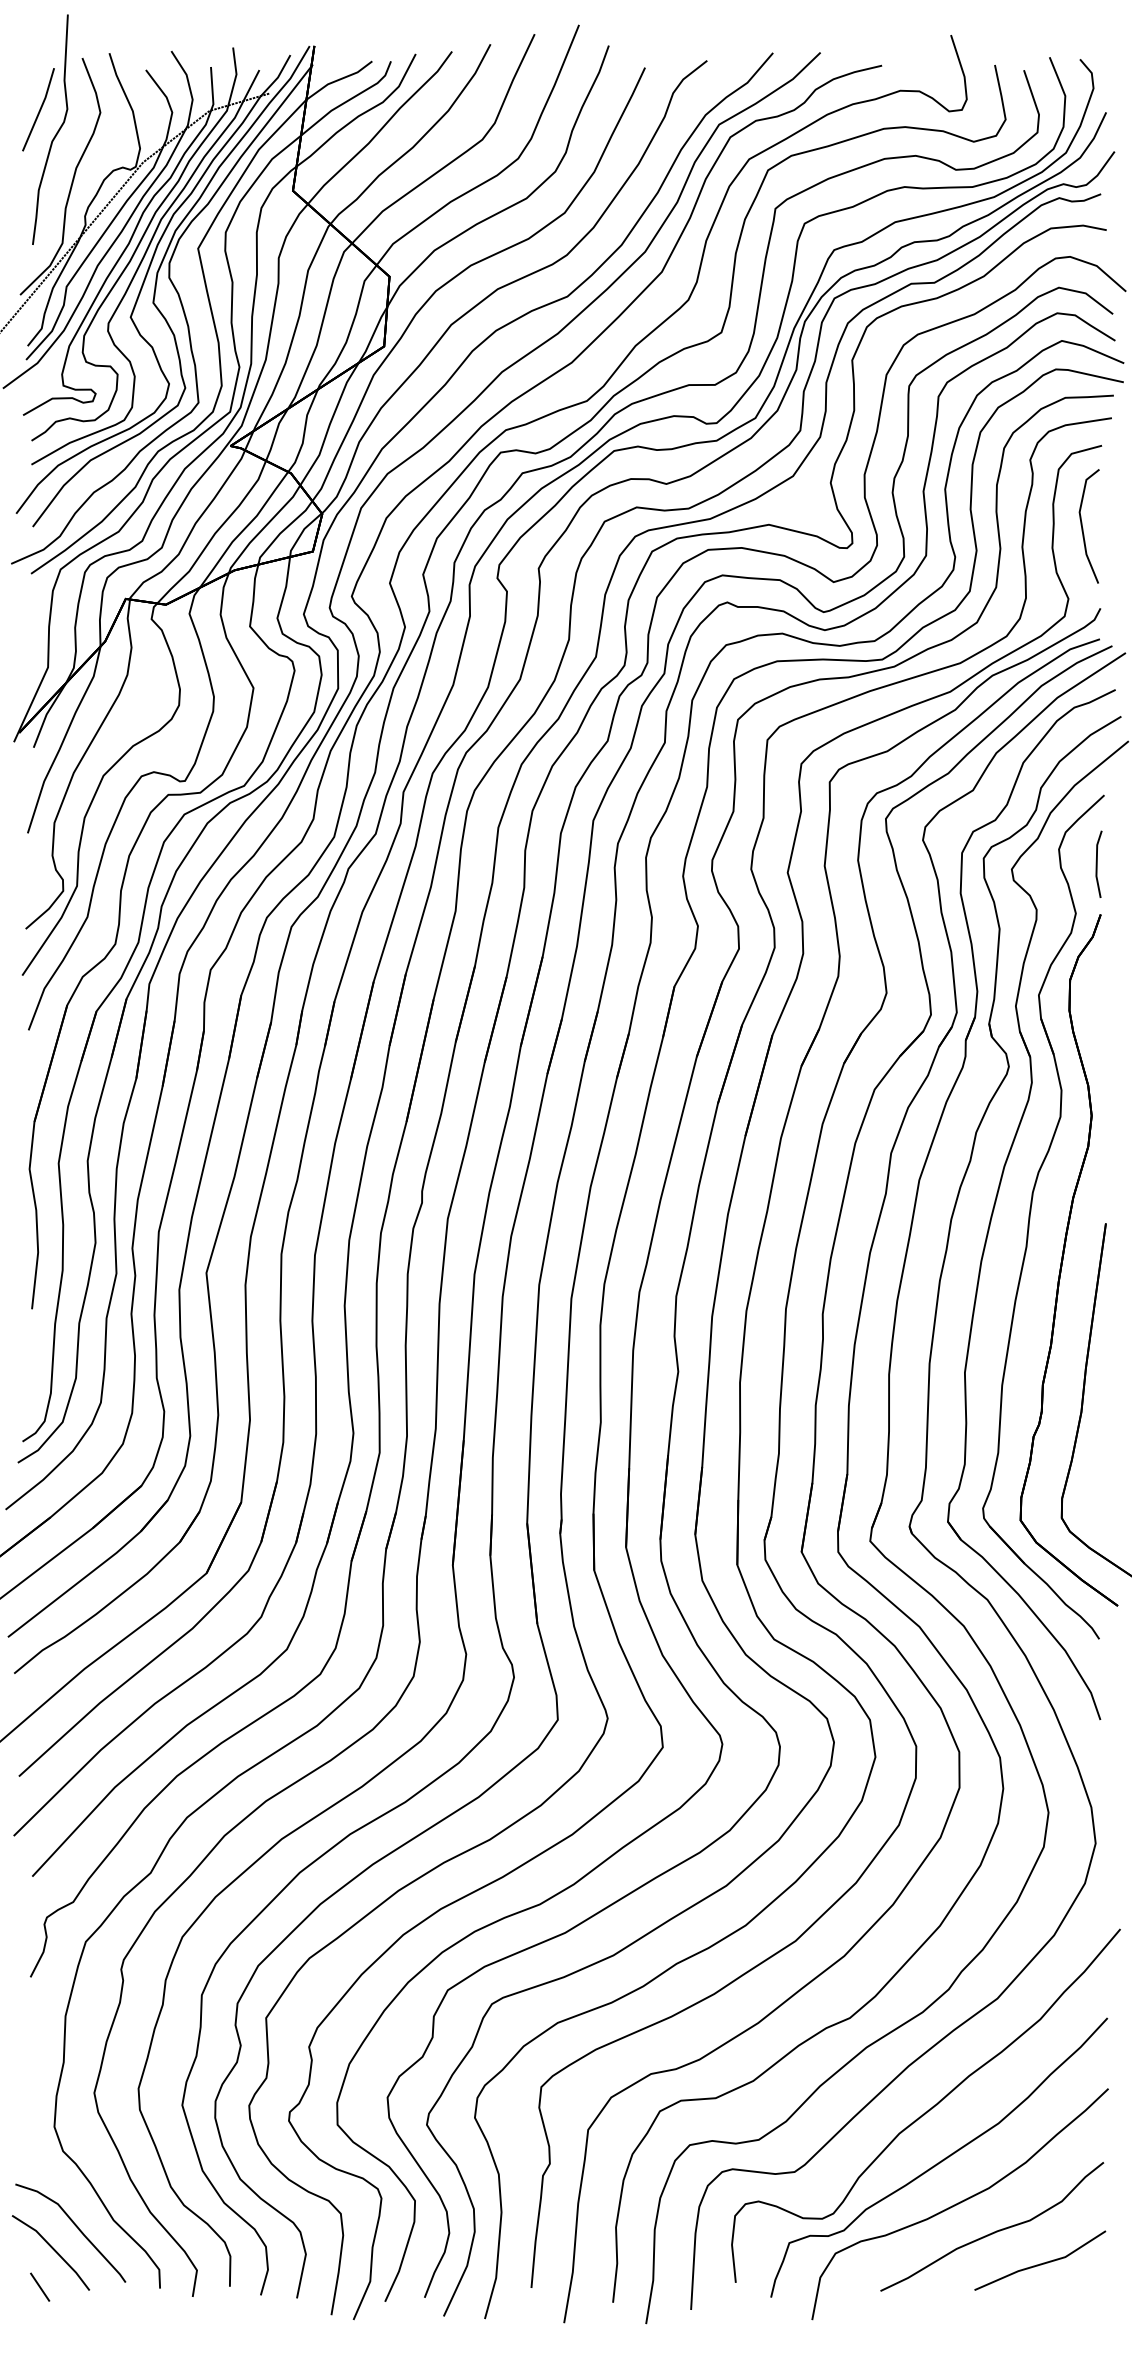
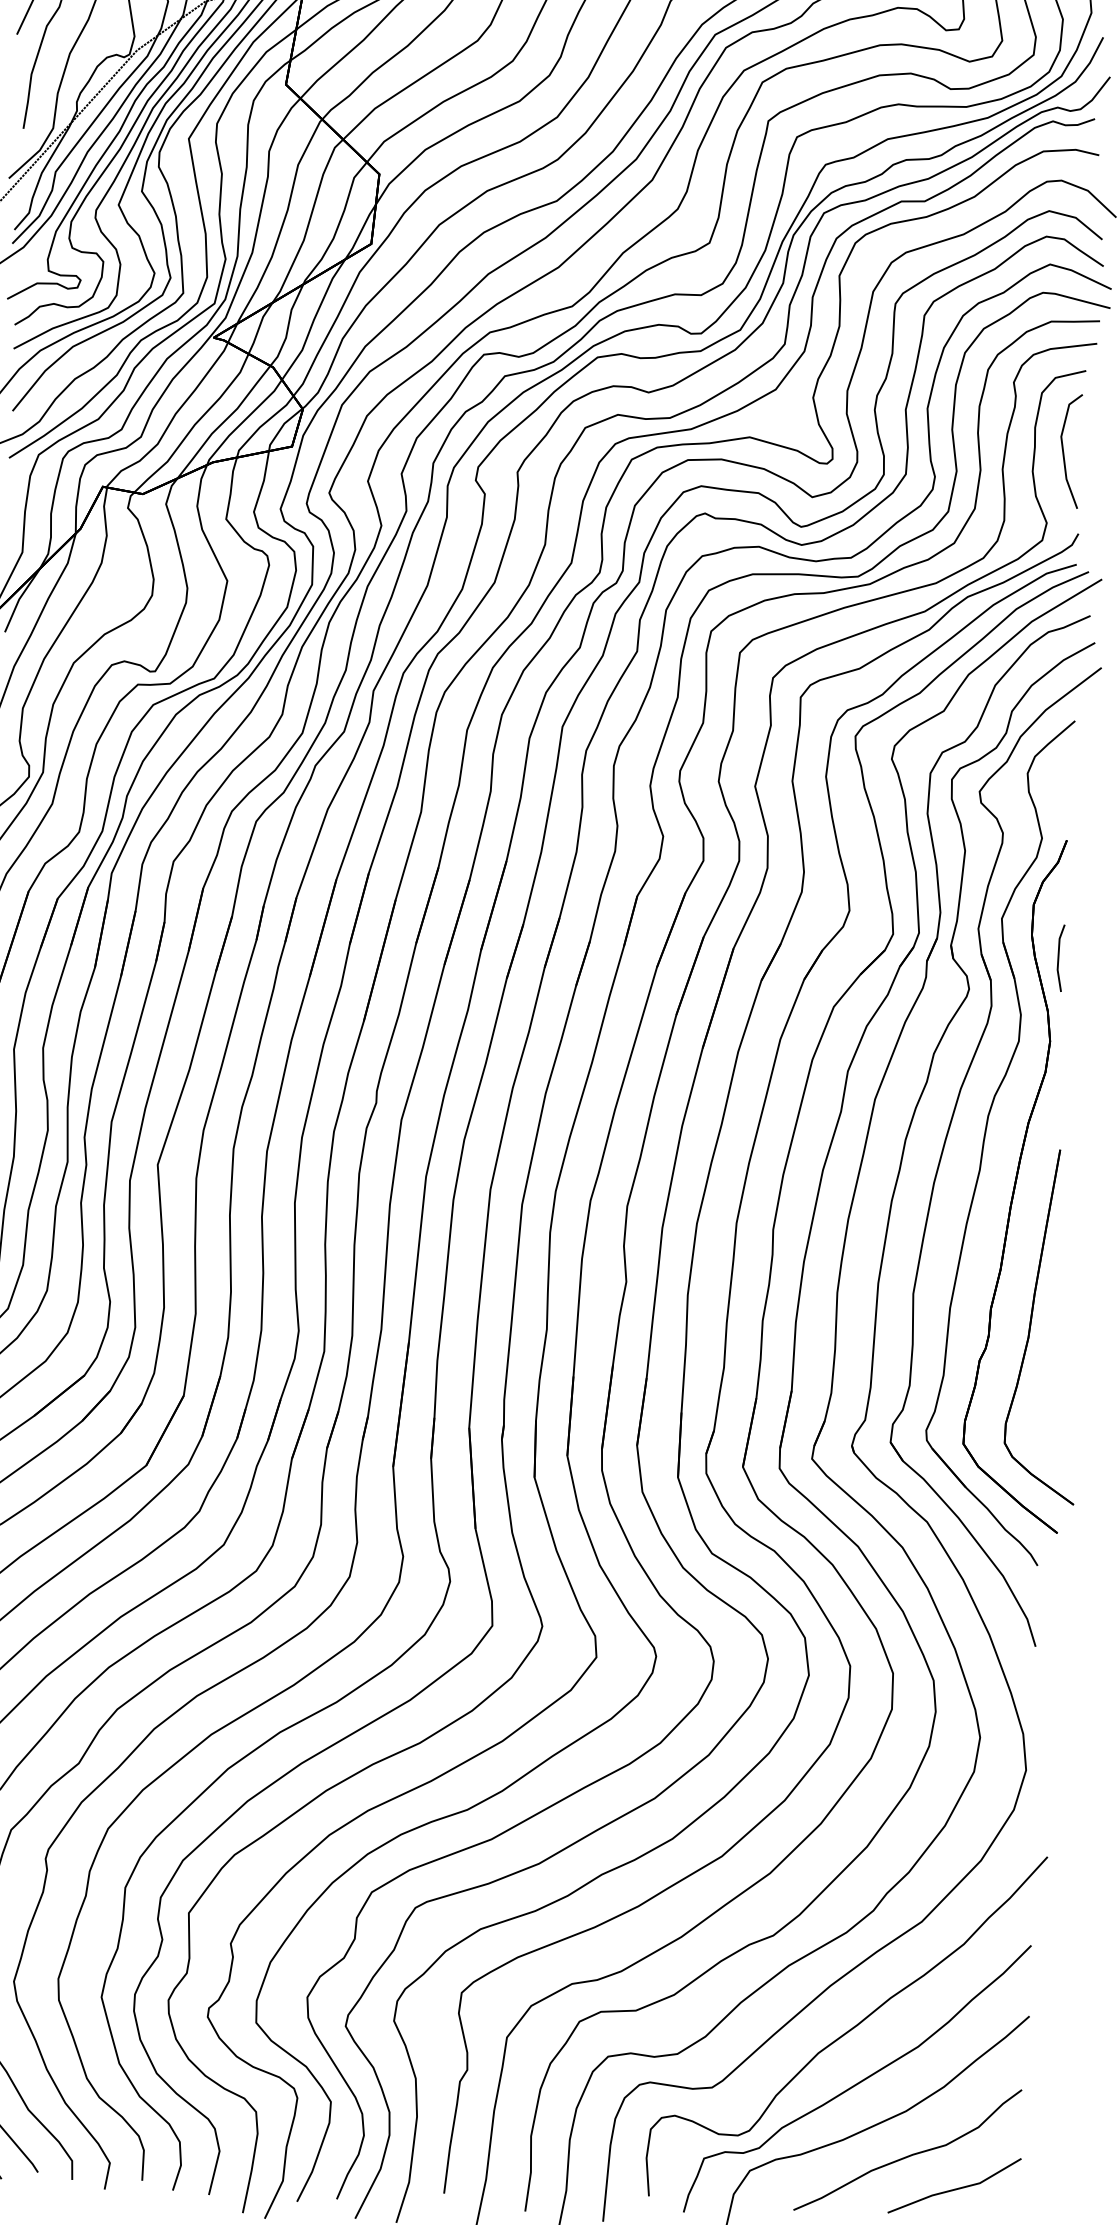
line: (1097, 863) -> (1059, 957), moved

